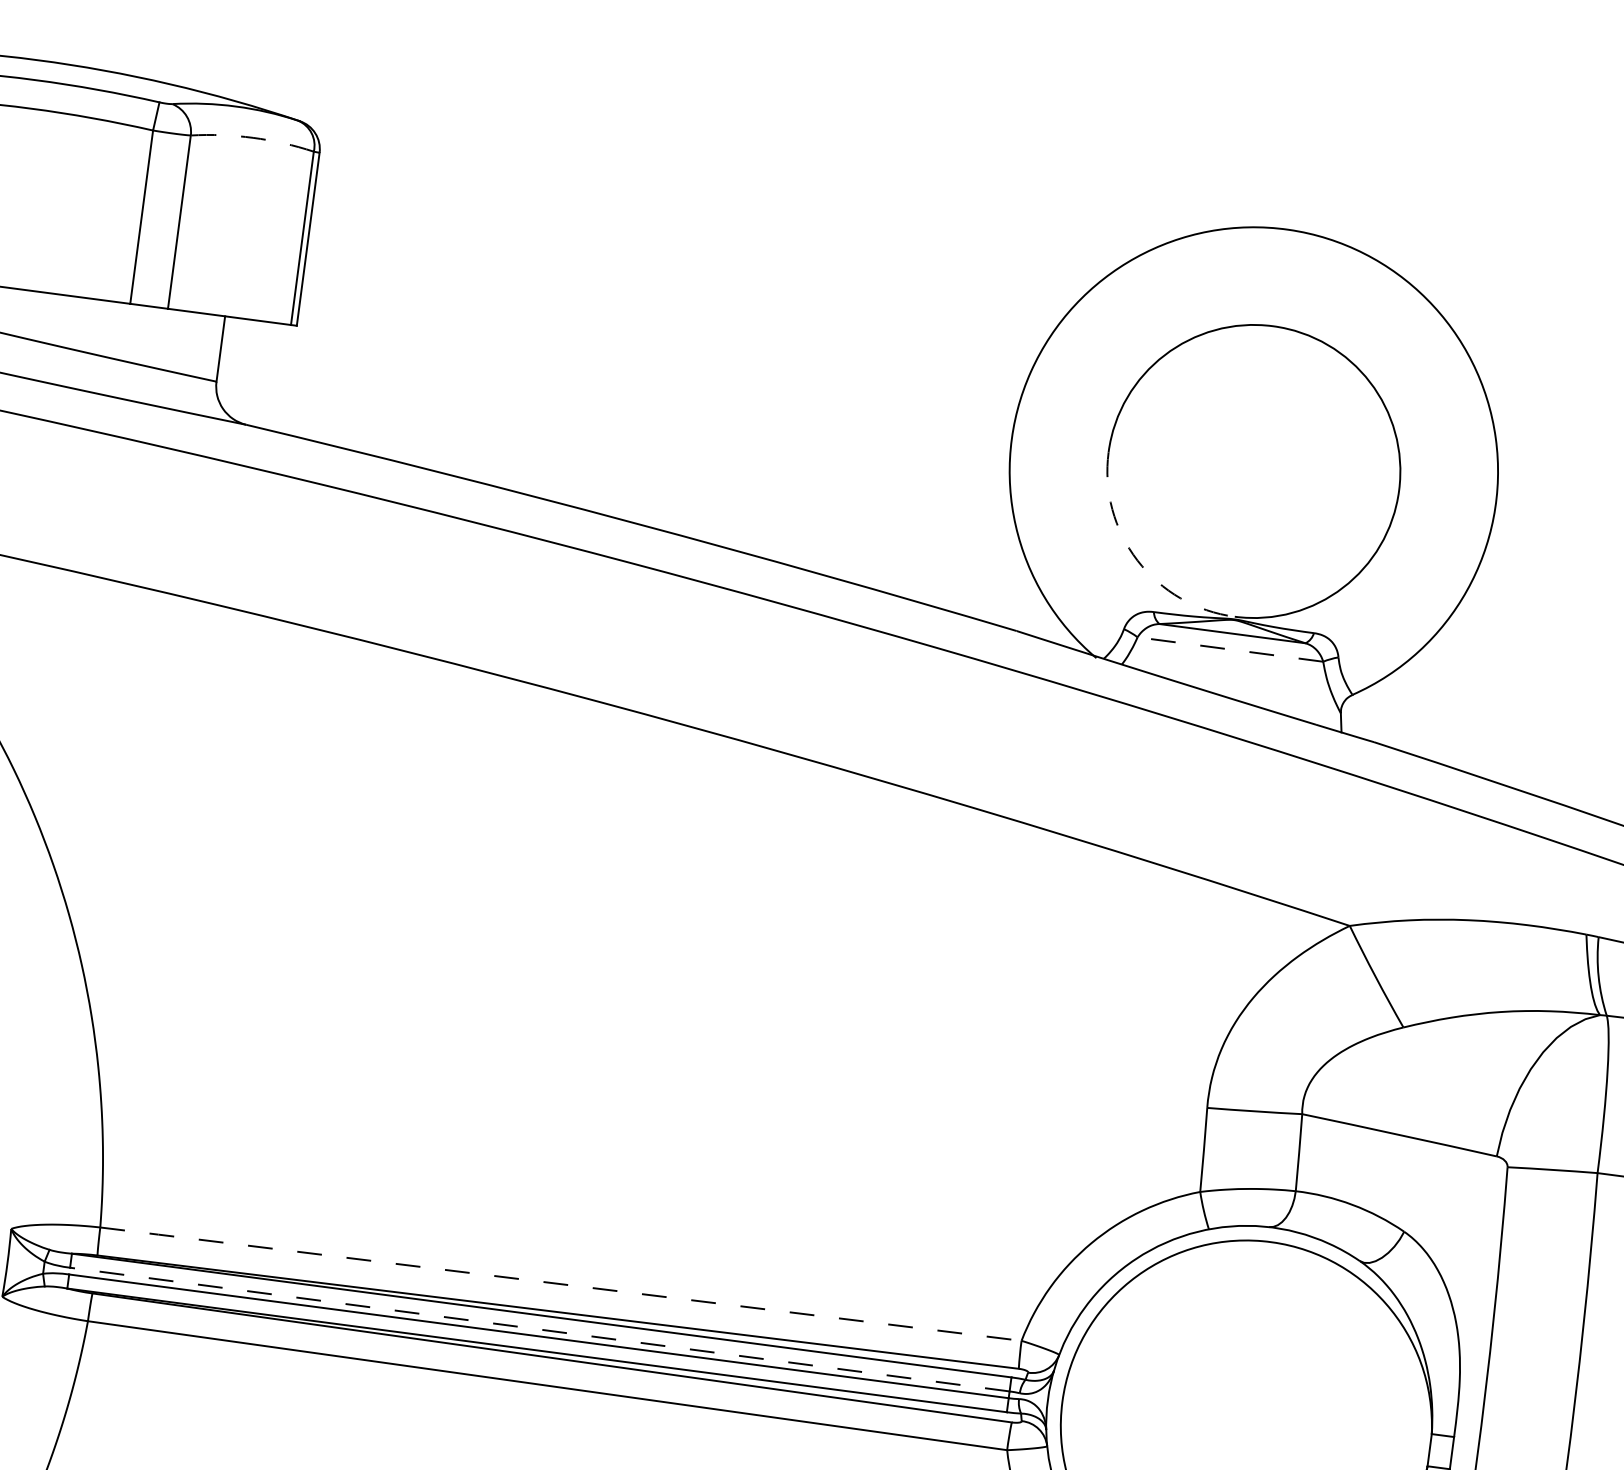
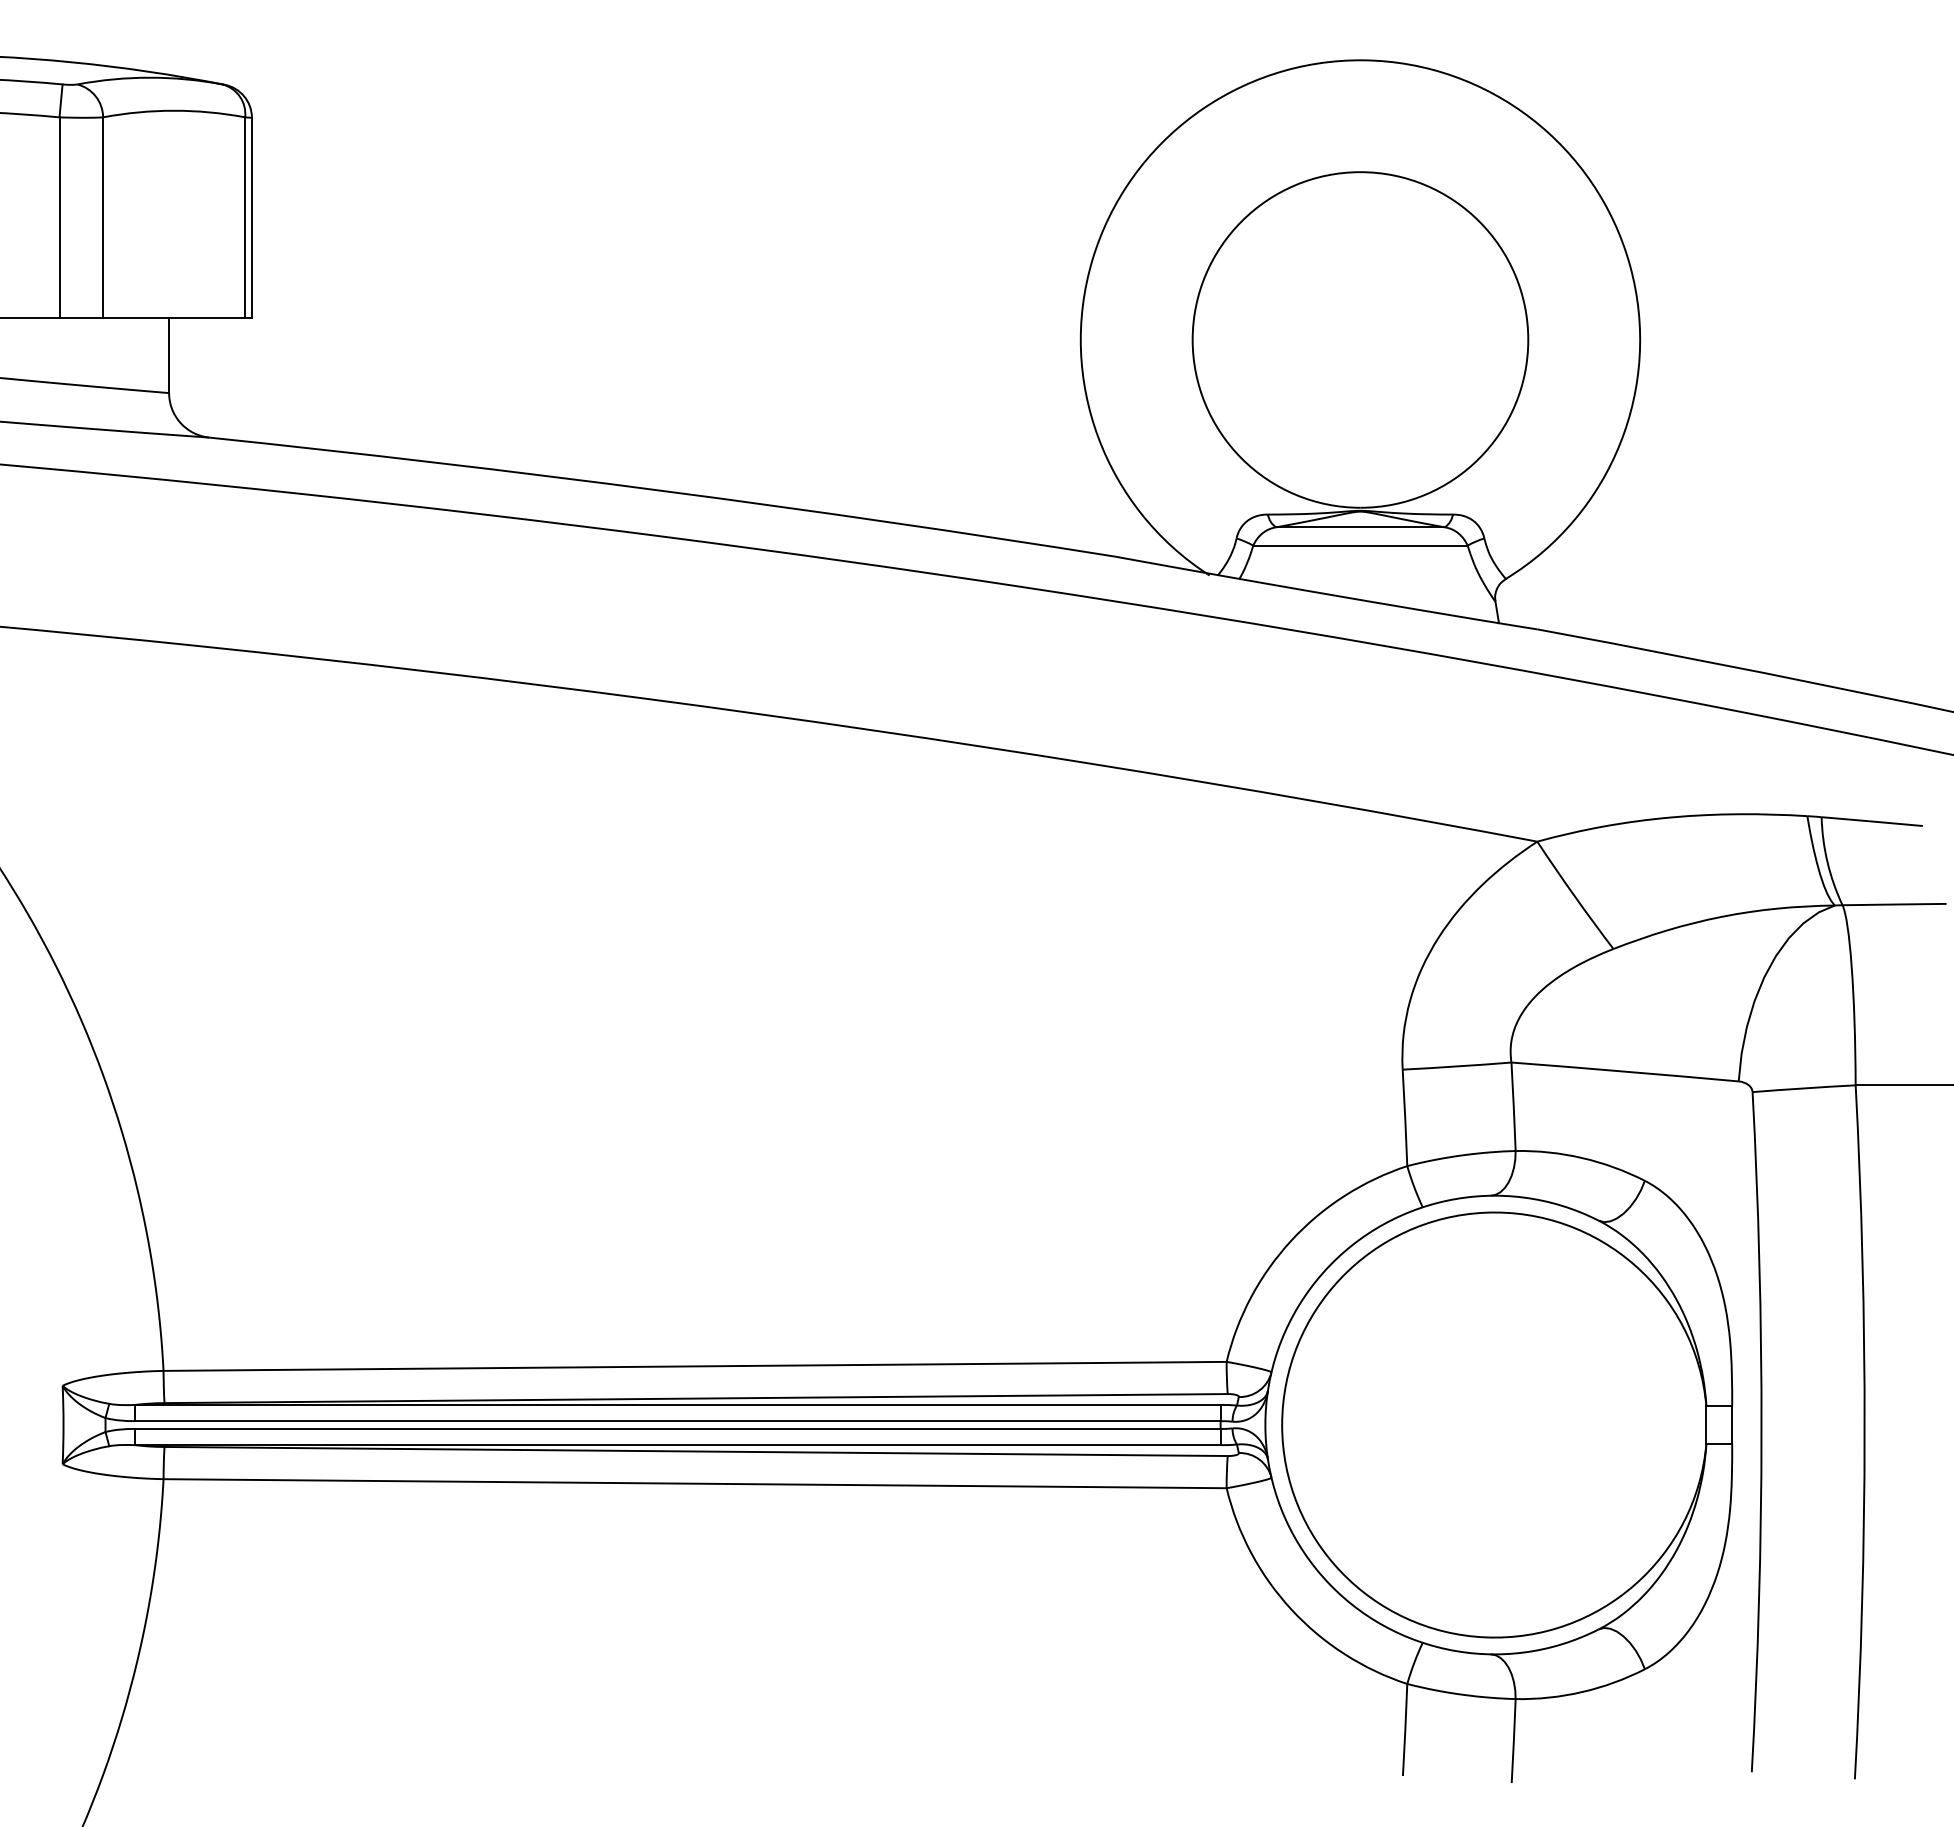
arc: (253, 137) -> (174, 110), dashed -> solid
arc: (1137, 560) -> (1241, 458), dashed -> solid
line: (1229, 649) -> (1359, 545), dashed -> solid
line: (559, 1284) -> (693, 1366), dashed -> solid
line: (539, 1329) -> (677, 1421), dashed -> solid

